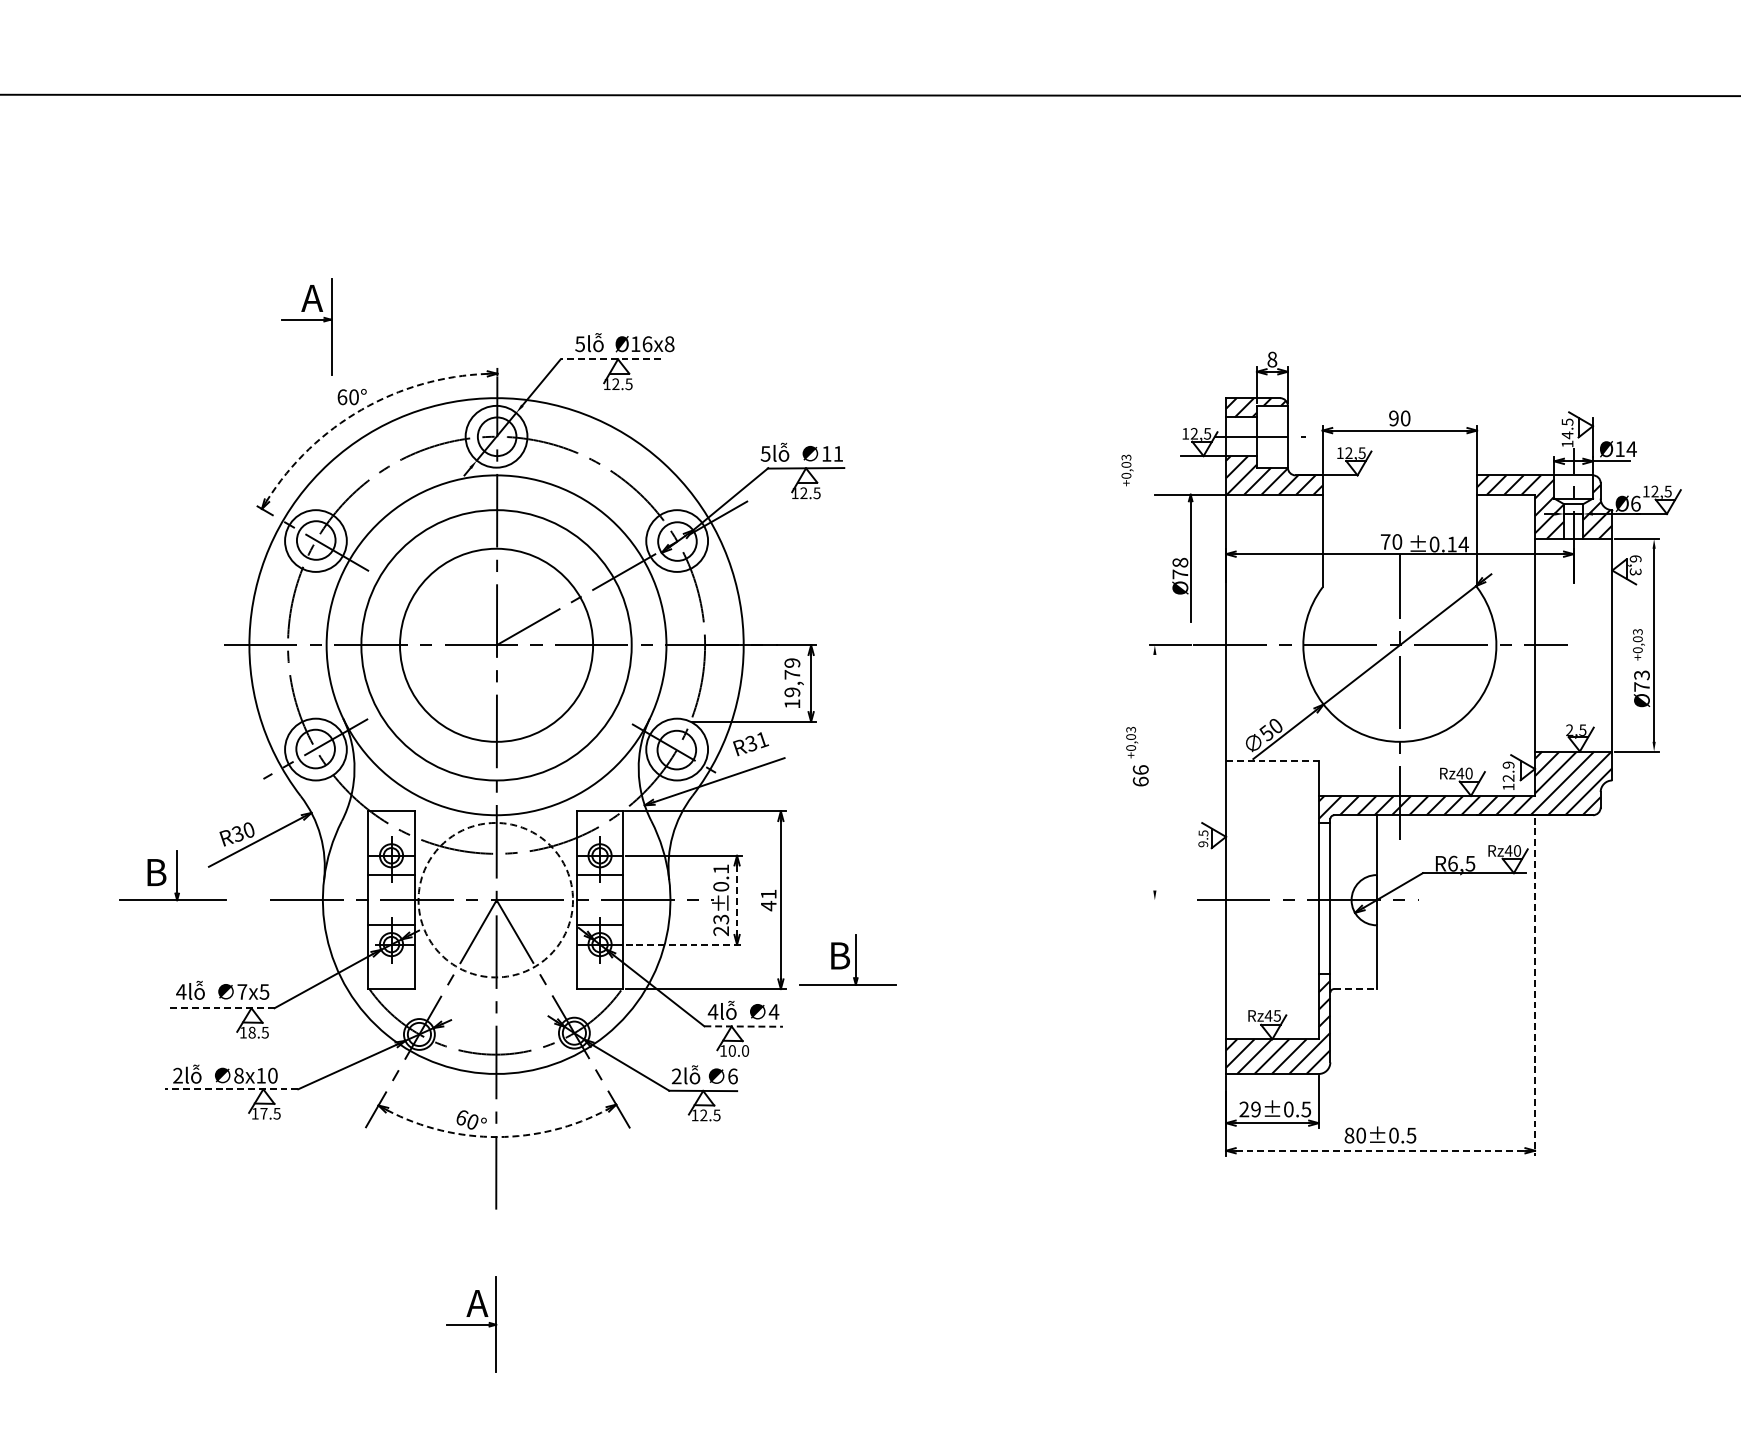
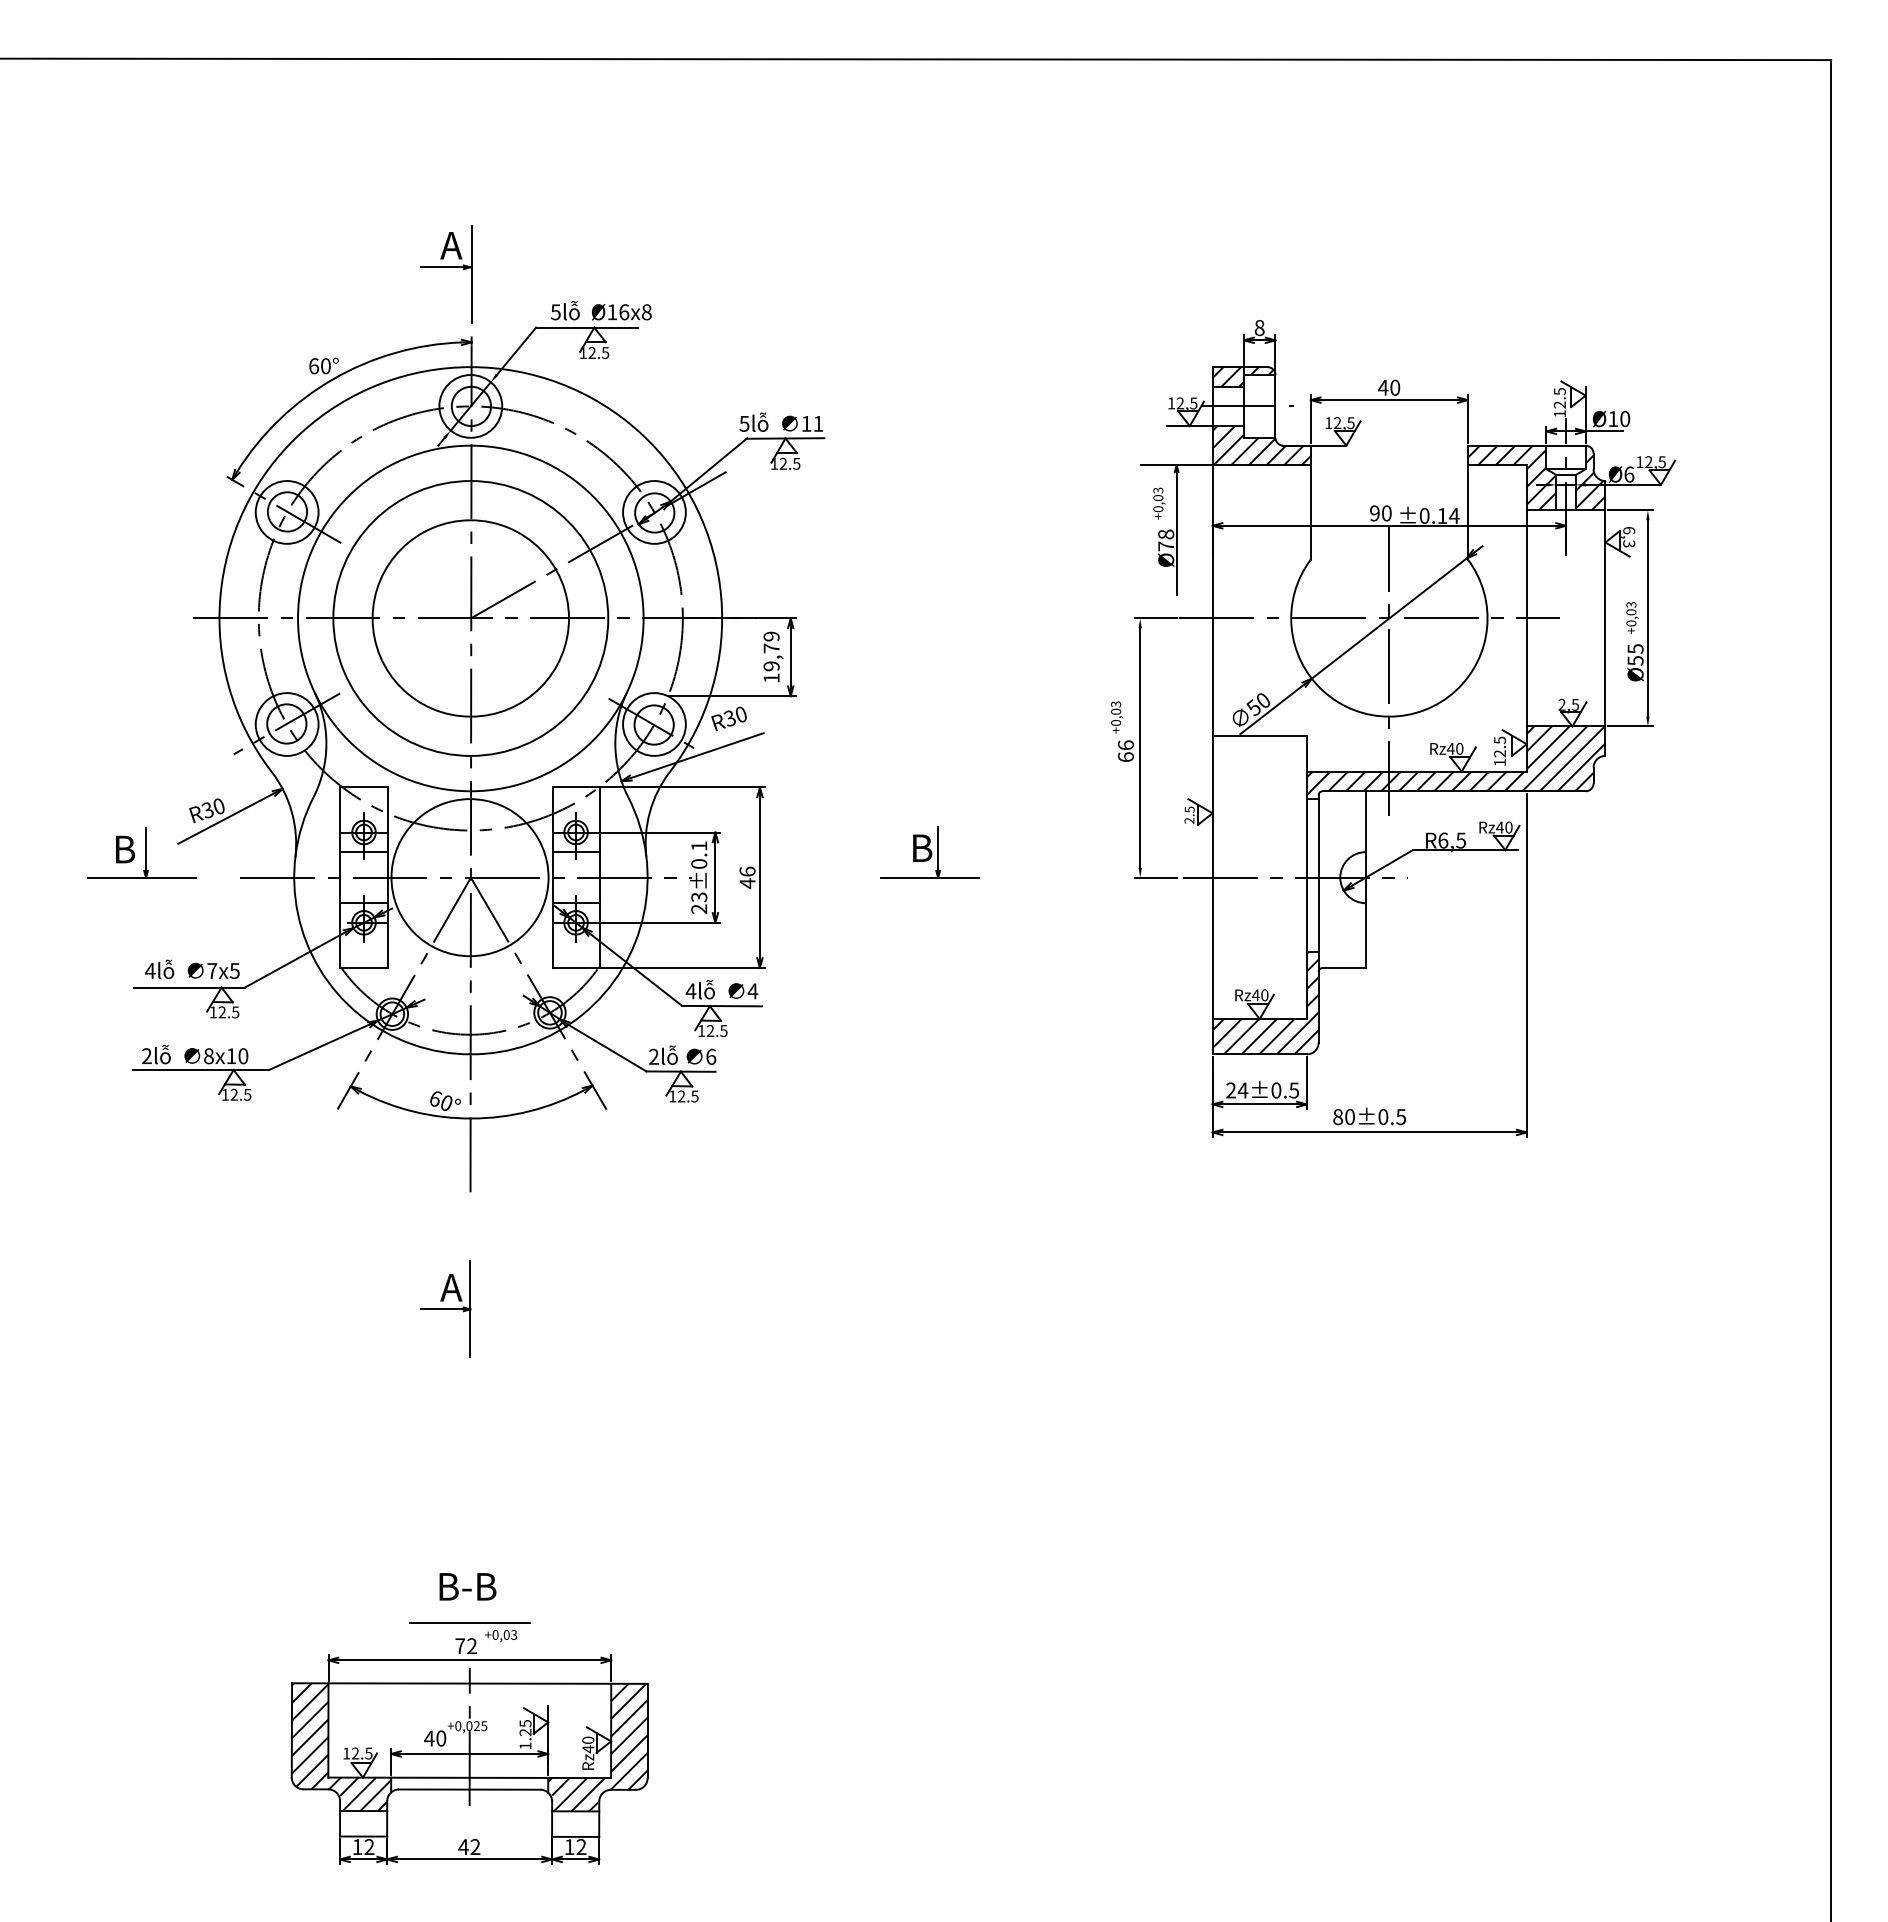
part: (307, 319) -> (446, 267), moved
line: (610, 359) -> (586, 327), dashed -> solid
arc: (361, 410) -> (333, 379), dashed -> solid
text: (1394, 418) -> (1383, 387), 90 -> 40
text: (1567, 434) -> (1559, 404), 14.5 -> 12.5
text: (1631, 449) -> (1624, 419), Ø14 -> Ø10
text: (1127, 470) -> (1159, 503), moved
text: (1385, 542) -> (1374, 513), 70 -> 90
text: (1641, 680) -> (1635, 654), Ø73 -> Ø55
text: (762, 739) -> (741, 714), R31 -> R30
line: (1273, 761) -> (1260, 736), dashed -> solid
text: (1508, 765) -> (1499, 740), 12.9 -> 12.5
line: (1155, 772) -> (1140, 747), added
text: (1203, 843) -> (1189, 820), 9.5 -> 2.5
text: (768, 894) -> (747, 871), 41 -> 46
circle: (495, 900) -> (469, 877), dashed -> solid
line: (1169, 900) -> (1155, 877), added
line: (737, 901) -> (715, 878), dashed -> solid
line: (684, 944) -> (661, 922), dashed -> solid
part: (847, 960) -> (929, 852), moved
line: (1534, 986) -> (1526, 965), dashed -> solid
line: (1355, 988) -> (1344, 967), dashed -> solid
line: (219, 1008) -> (189, 987), dashed -> solid
text: (1277, 1016) -> (1264, 995), Rz45 -> Rz40
line: (744, 1026) -> (722, 1006), dashed -> solid
text: (251, 1032) -> (221, 1012), 18.5 -> 12.5
text: (738, 1050) -> (716, 1030), 10.0 -> 12.5
line: (231, 1088) -> (201, 1069), dashed -> solid
text: (1255, 1109) -> (1242, 1090), 29±0.5 -> 24±0.5
text: (263, 1113) -> (233, 1094), 17.5 -> 12.5
arc: (497, 1137) -> (471, 1118), dashed -> solid
line: (1381, 1150) -> (1370, 1132), dashed -> solid

